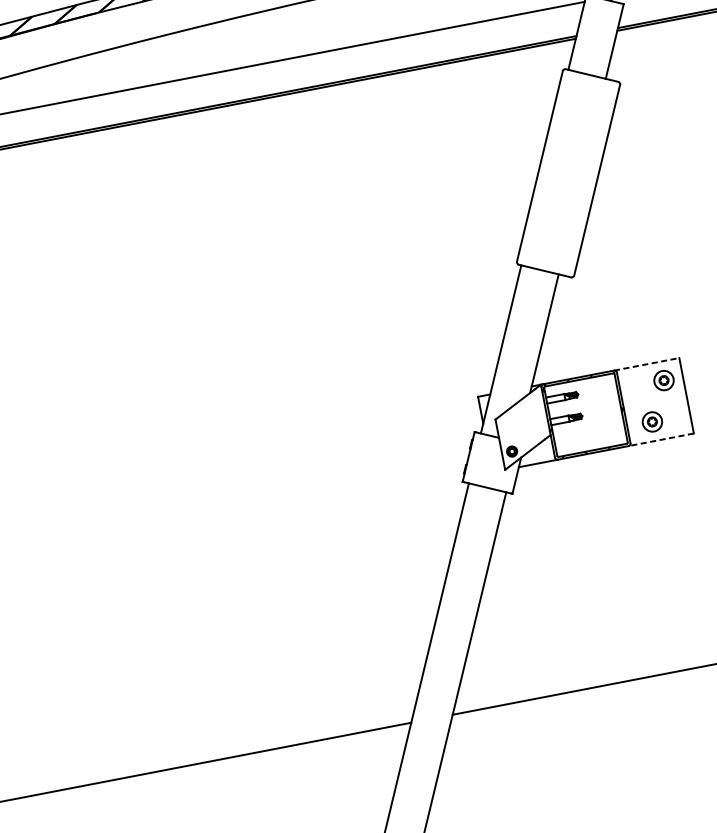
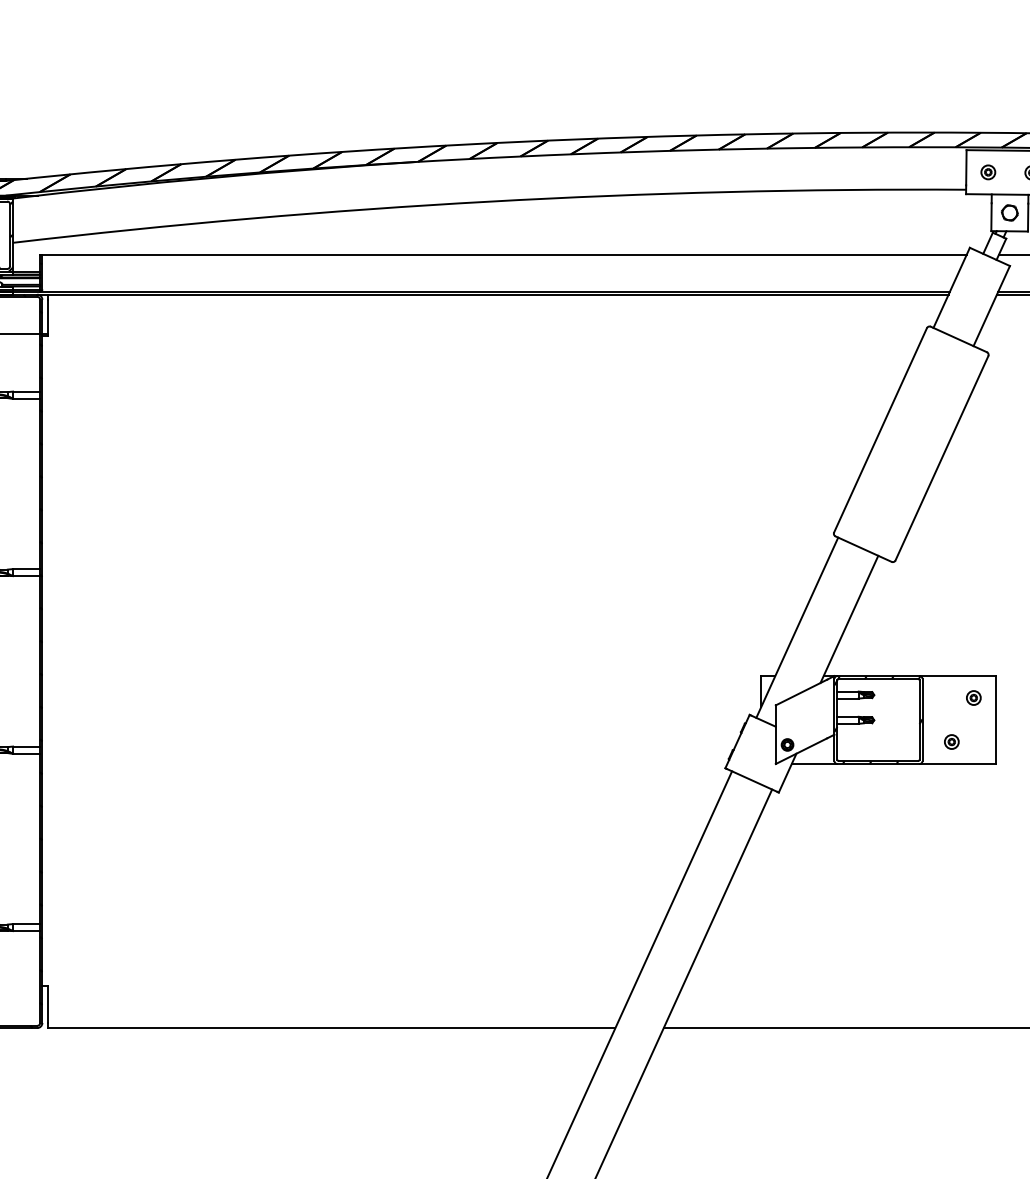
line: (647, 364) -> (958, 676), dashed -> solid
part: (663, 380) -> (973, 697), size x0.62
part: (652, 421) -> (951, 741), size x0.62
line: (661, 440) -> (957, 764), dashed -> solid

